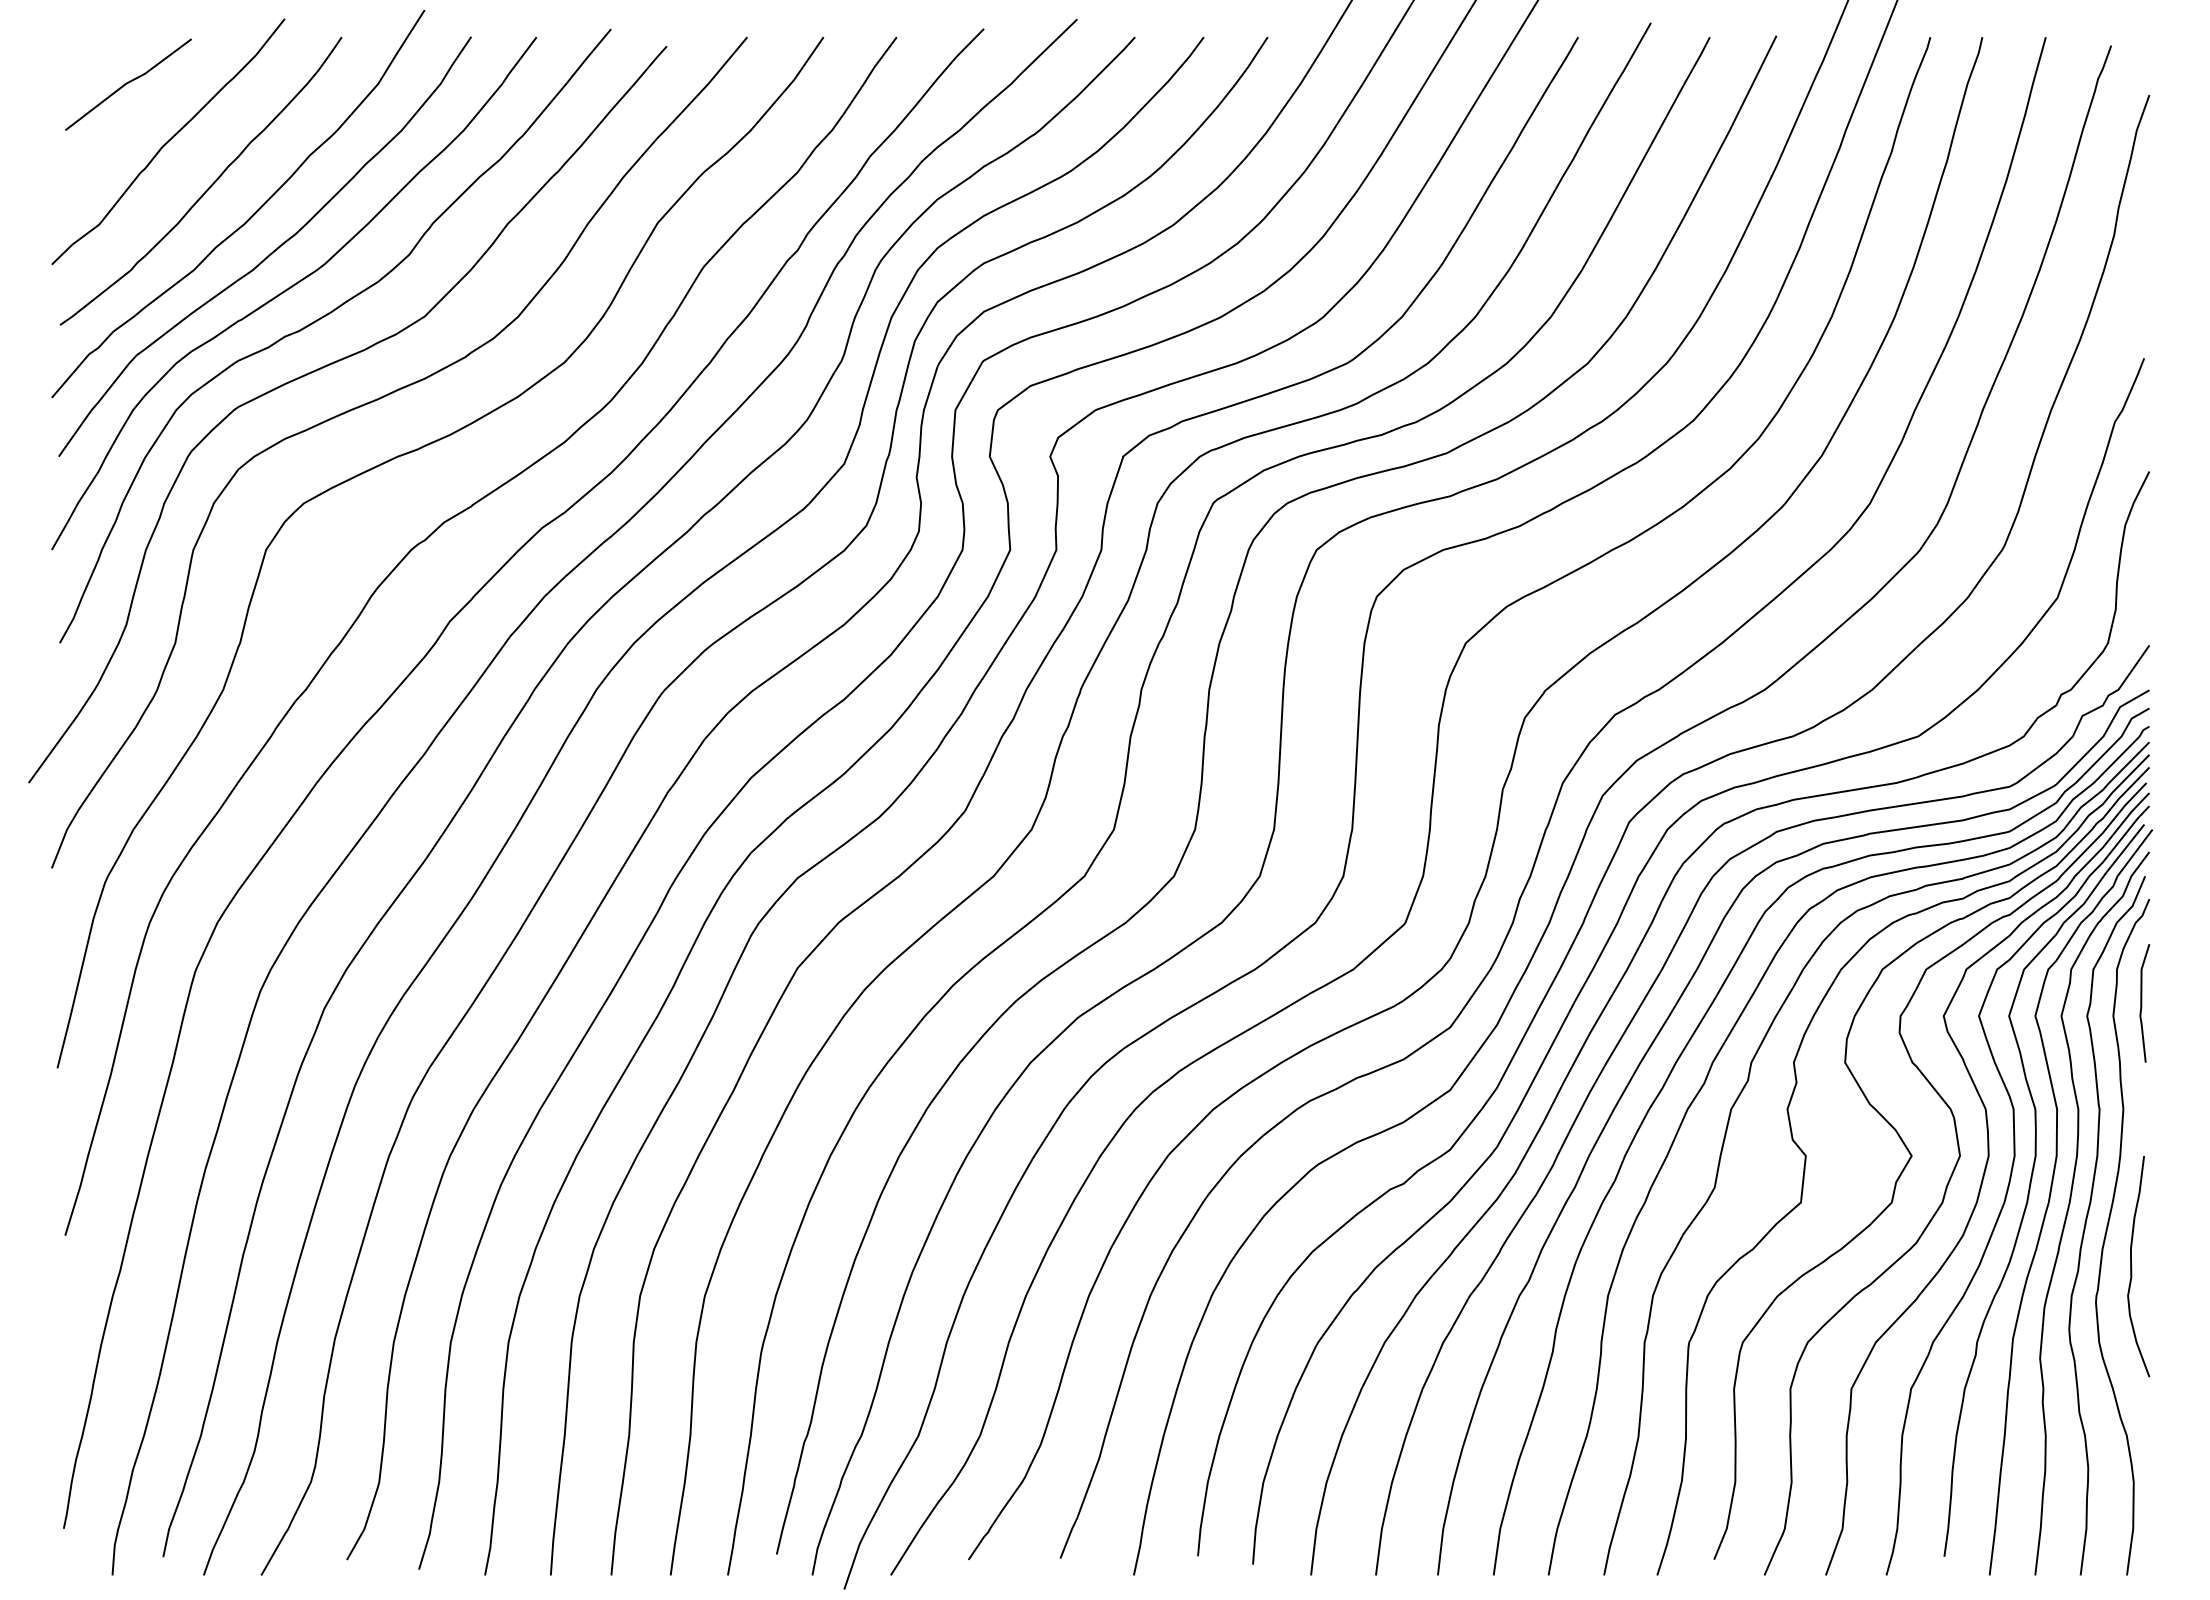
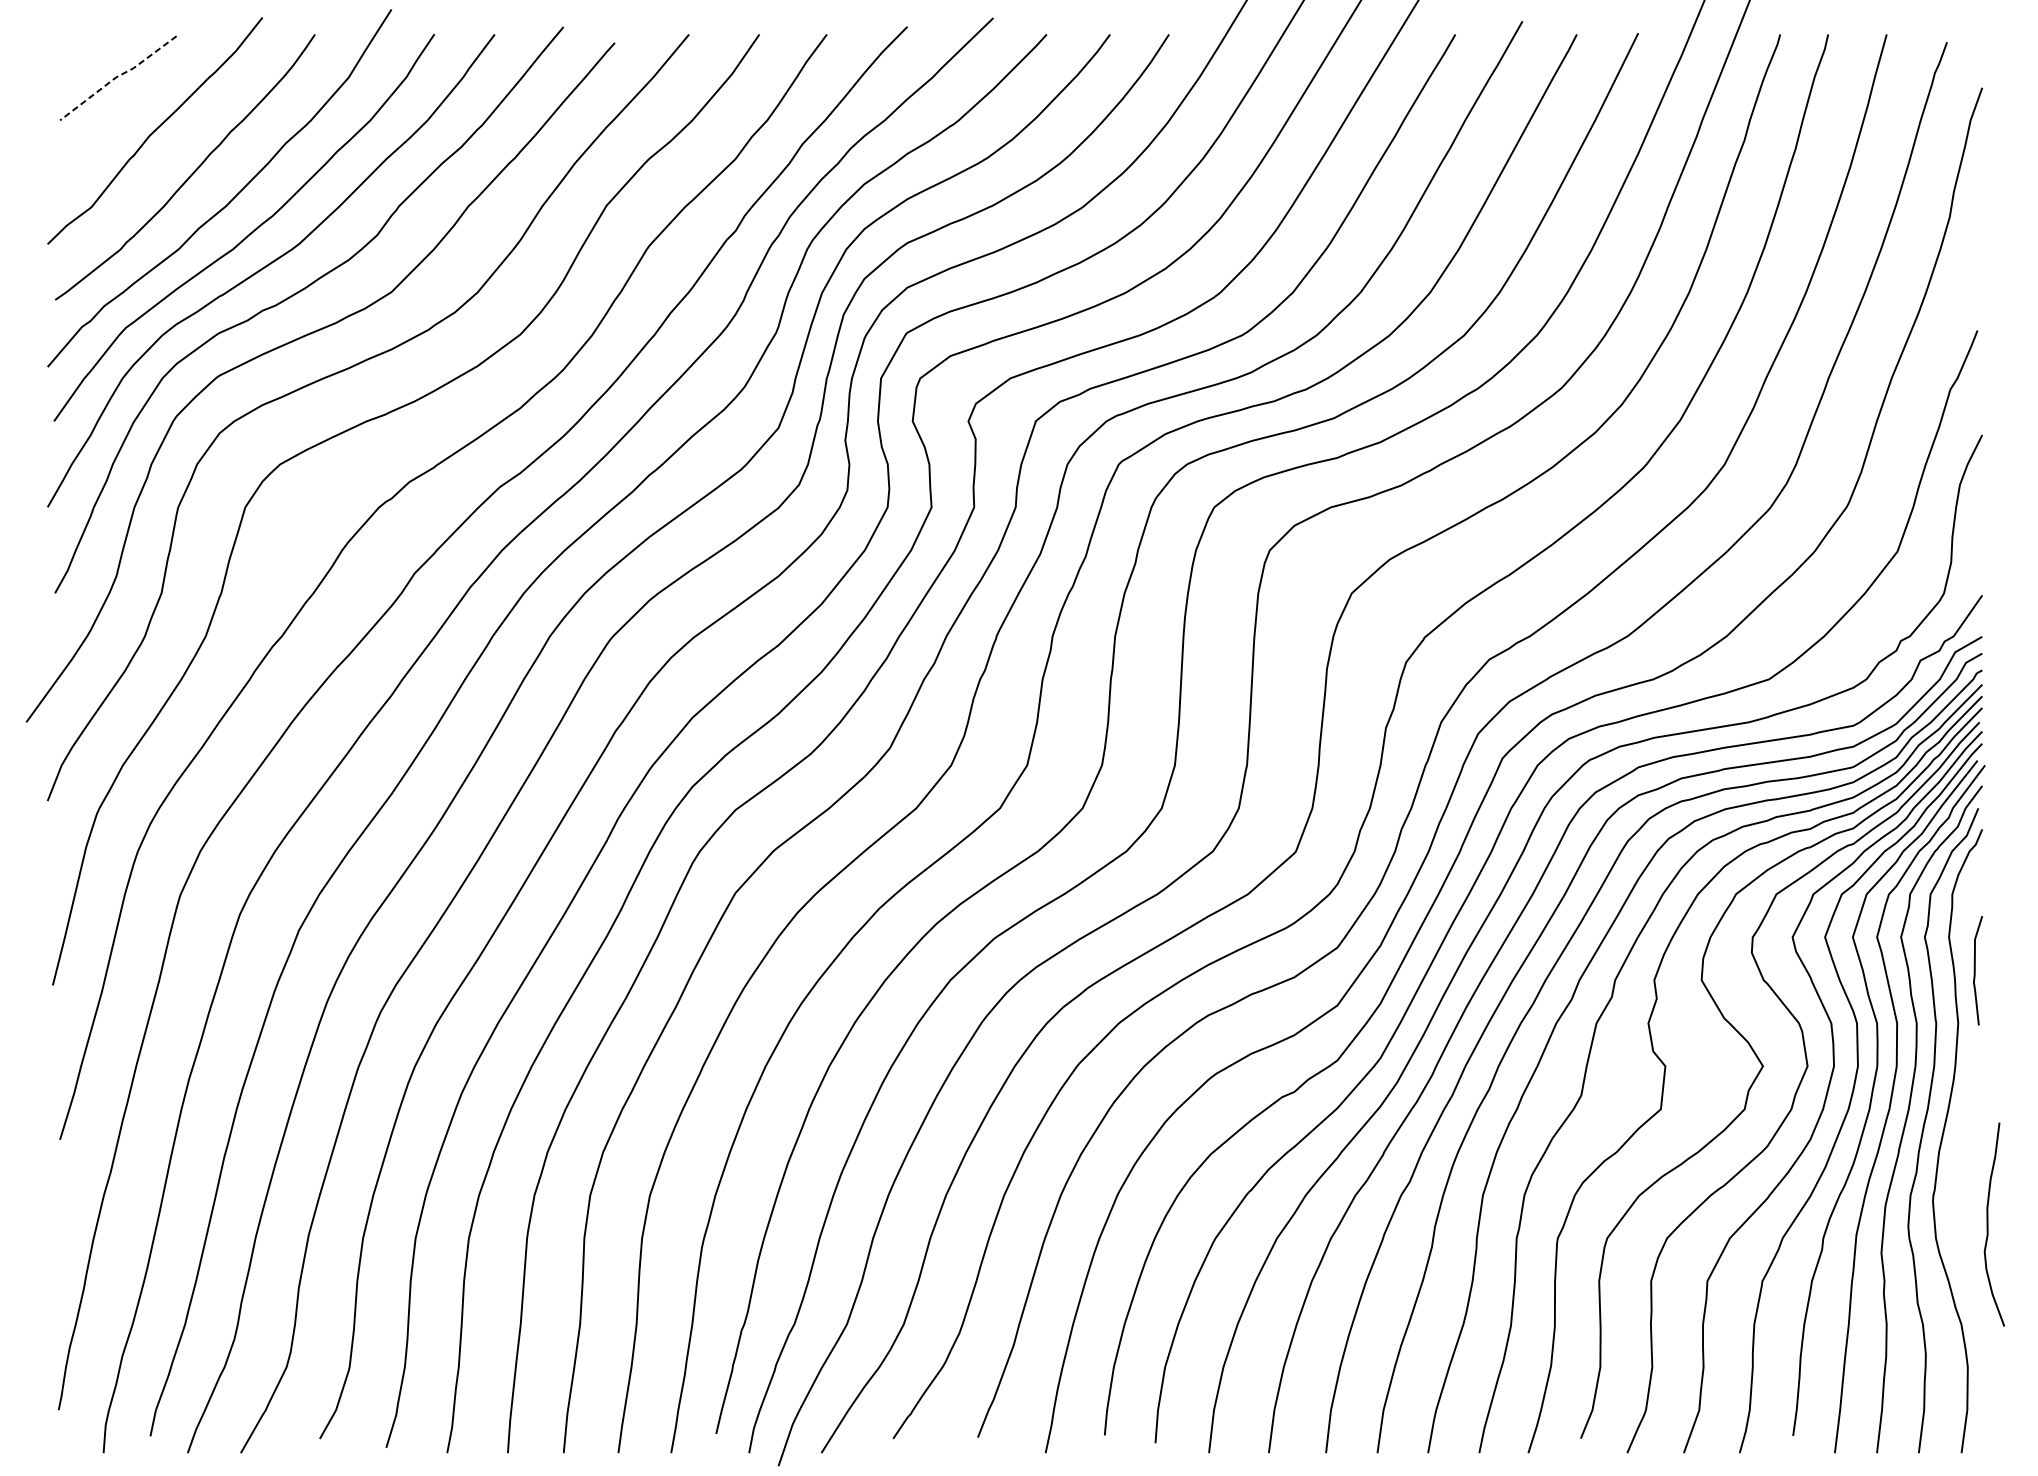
line: (127, 82) -> (117, 76), solid -> dashed
curve: (2142, 1003) -> (1975, 970), moved
curve: (2132, 1267) -> (1988, 1225), moved

